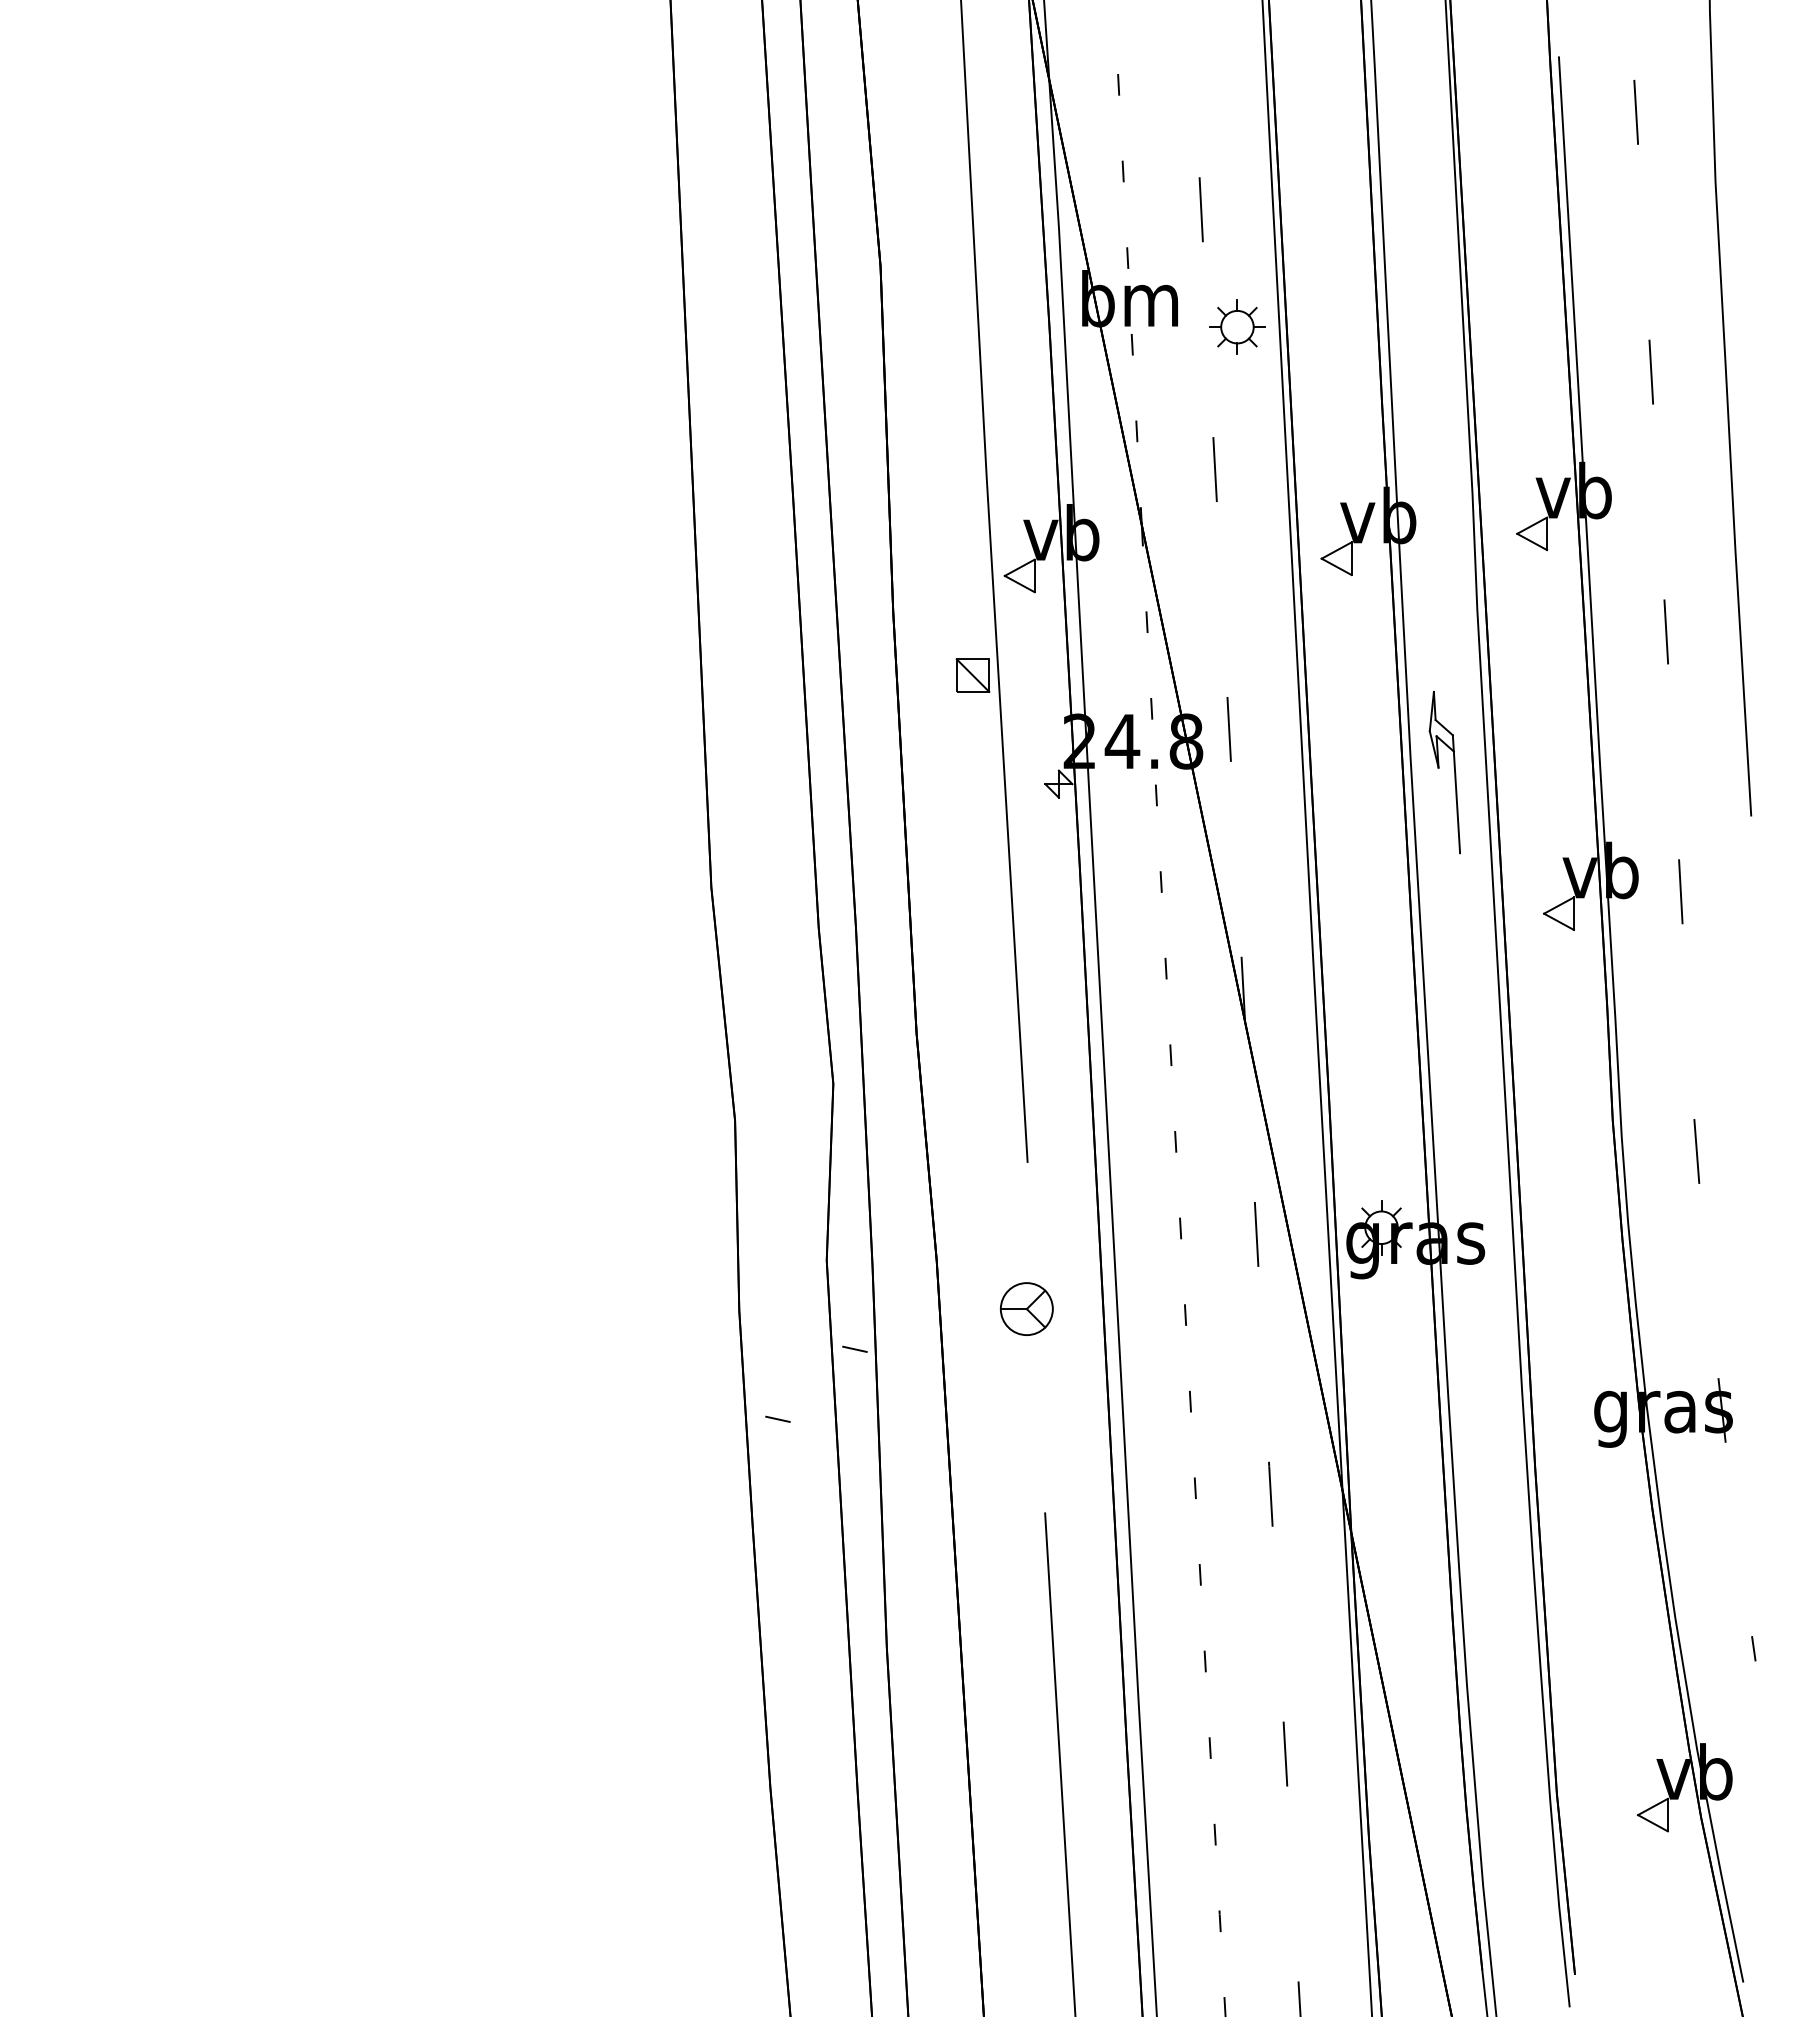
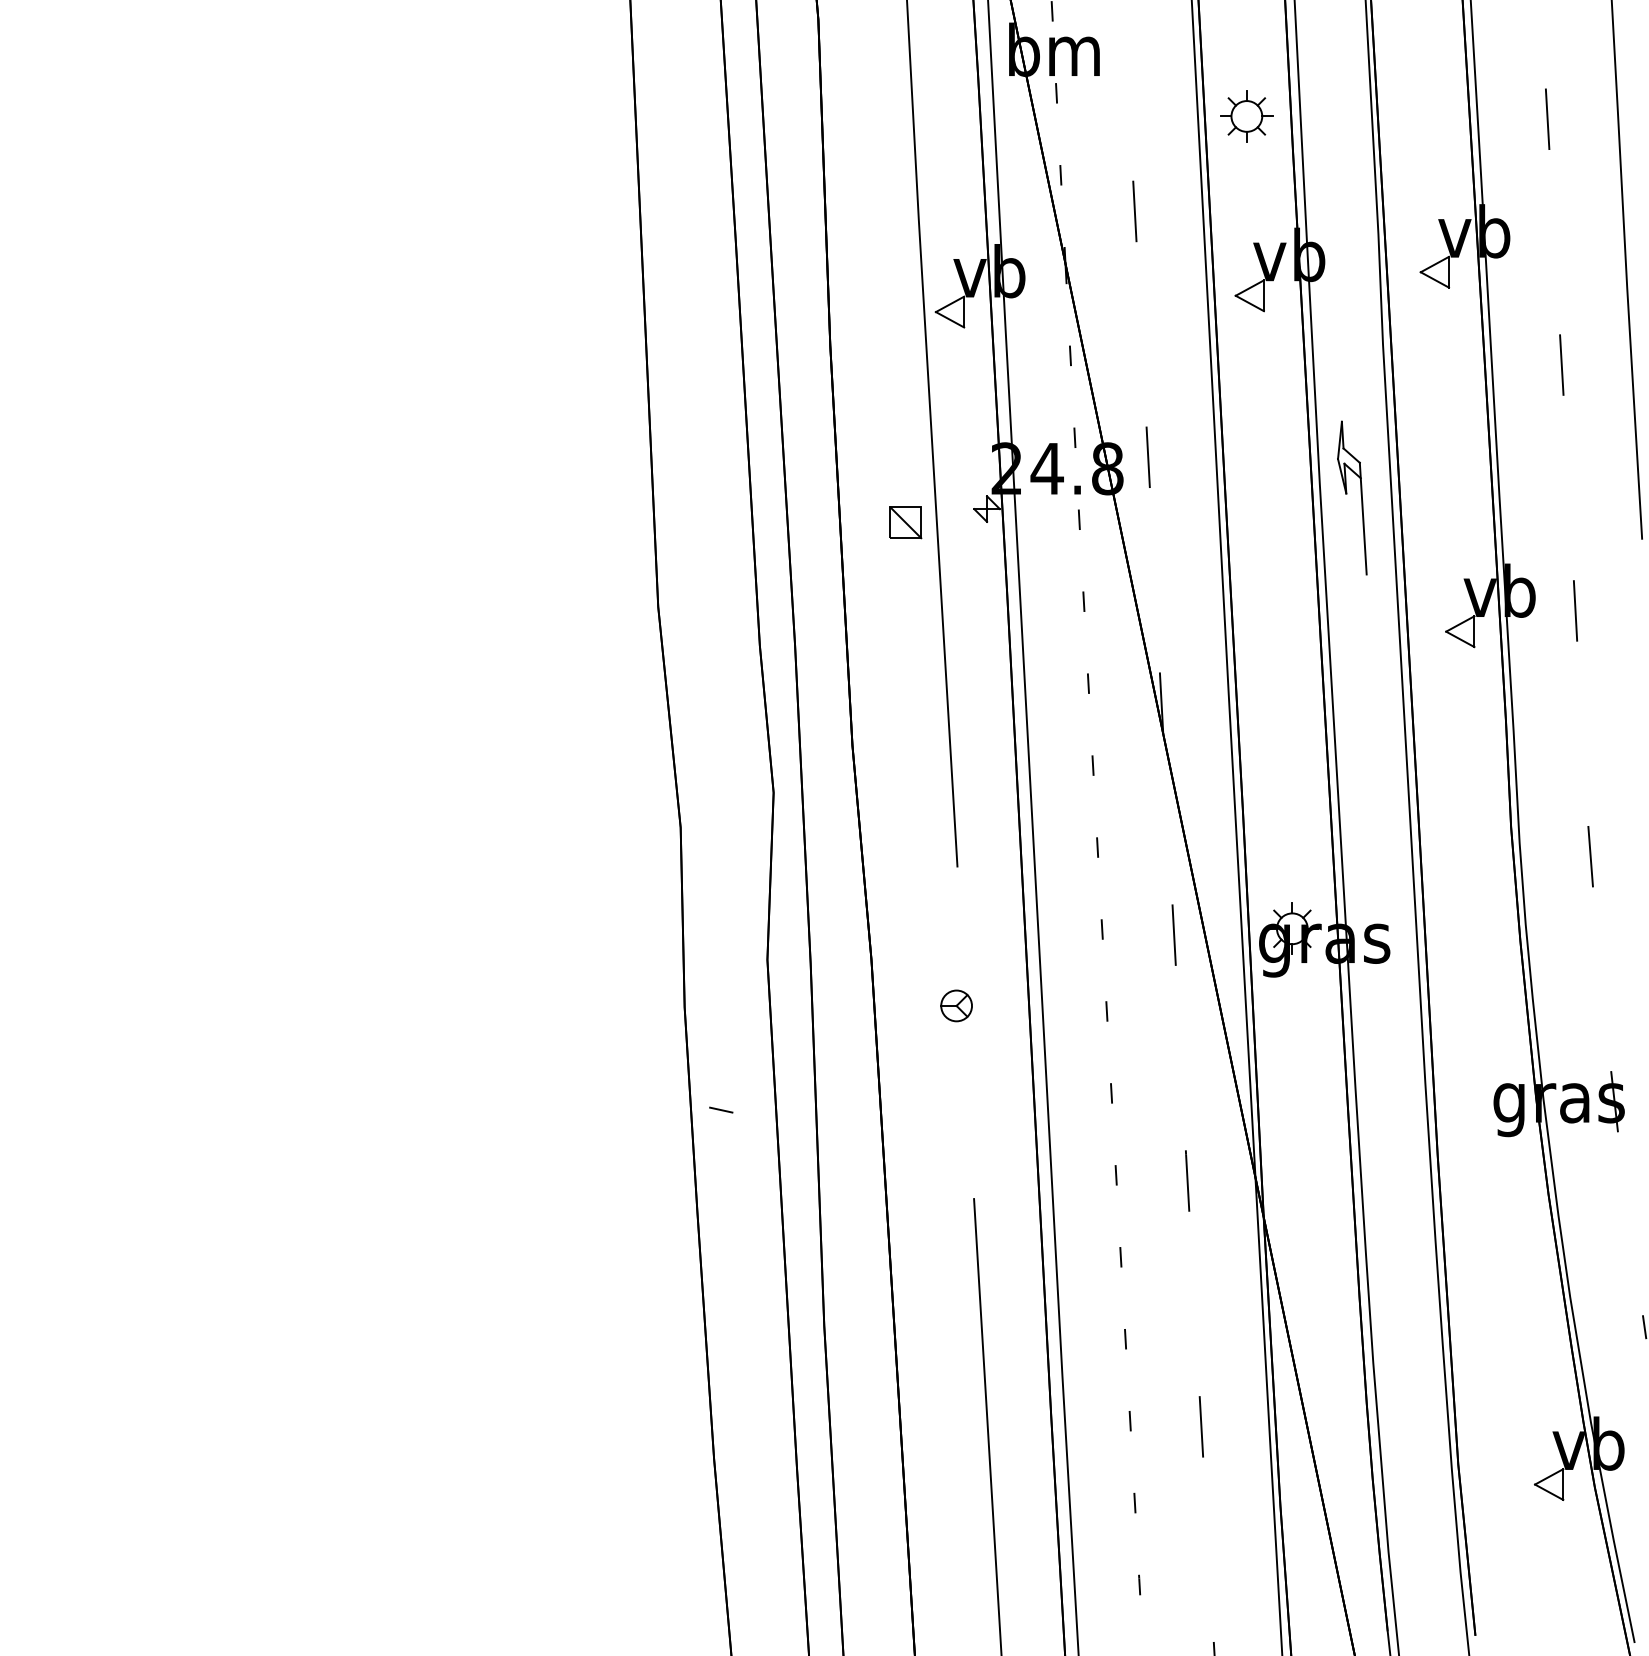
part: (1237, 326) -> (1246, 115), moved
part: (972, 675) -> (905, 522), moved
part: (1026, 1309) -> (956, 1006), size x0.62
line: (854, 1348) -> (793, 1043), removed

